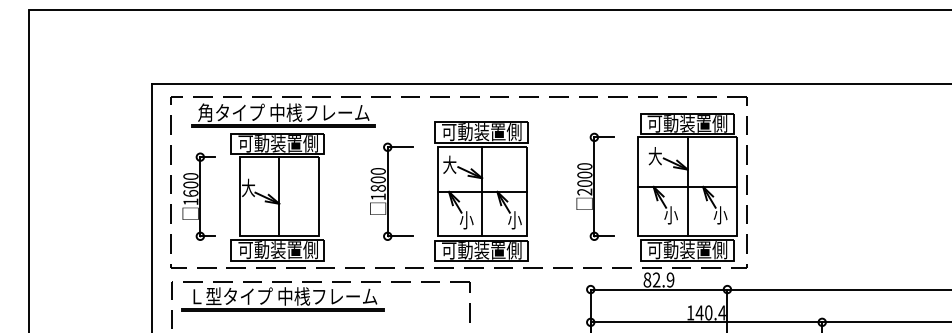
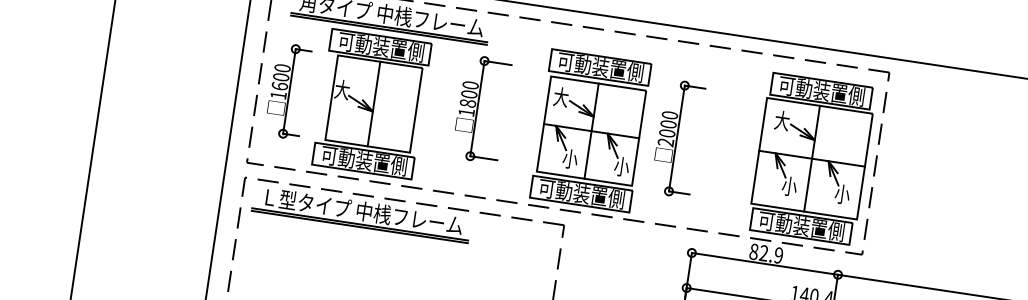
part: (595, 186) -> (678, 138), moved
part: (391, 191) -> (481, 108), moved

